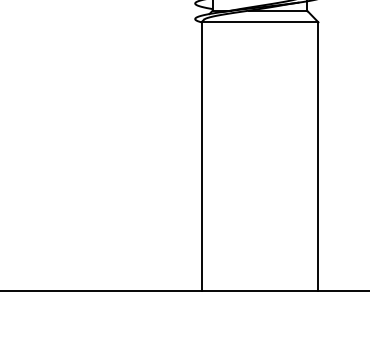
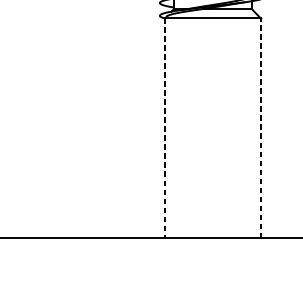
line: (318, 155) -> (260, 127), solid -> dashed
line: (201, 156) -> (165, 128), solid -> dashed

